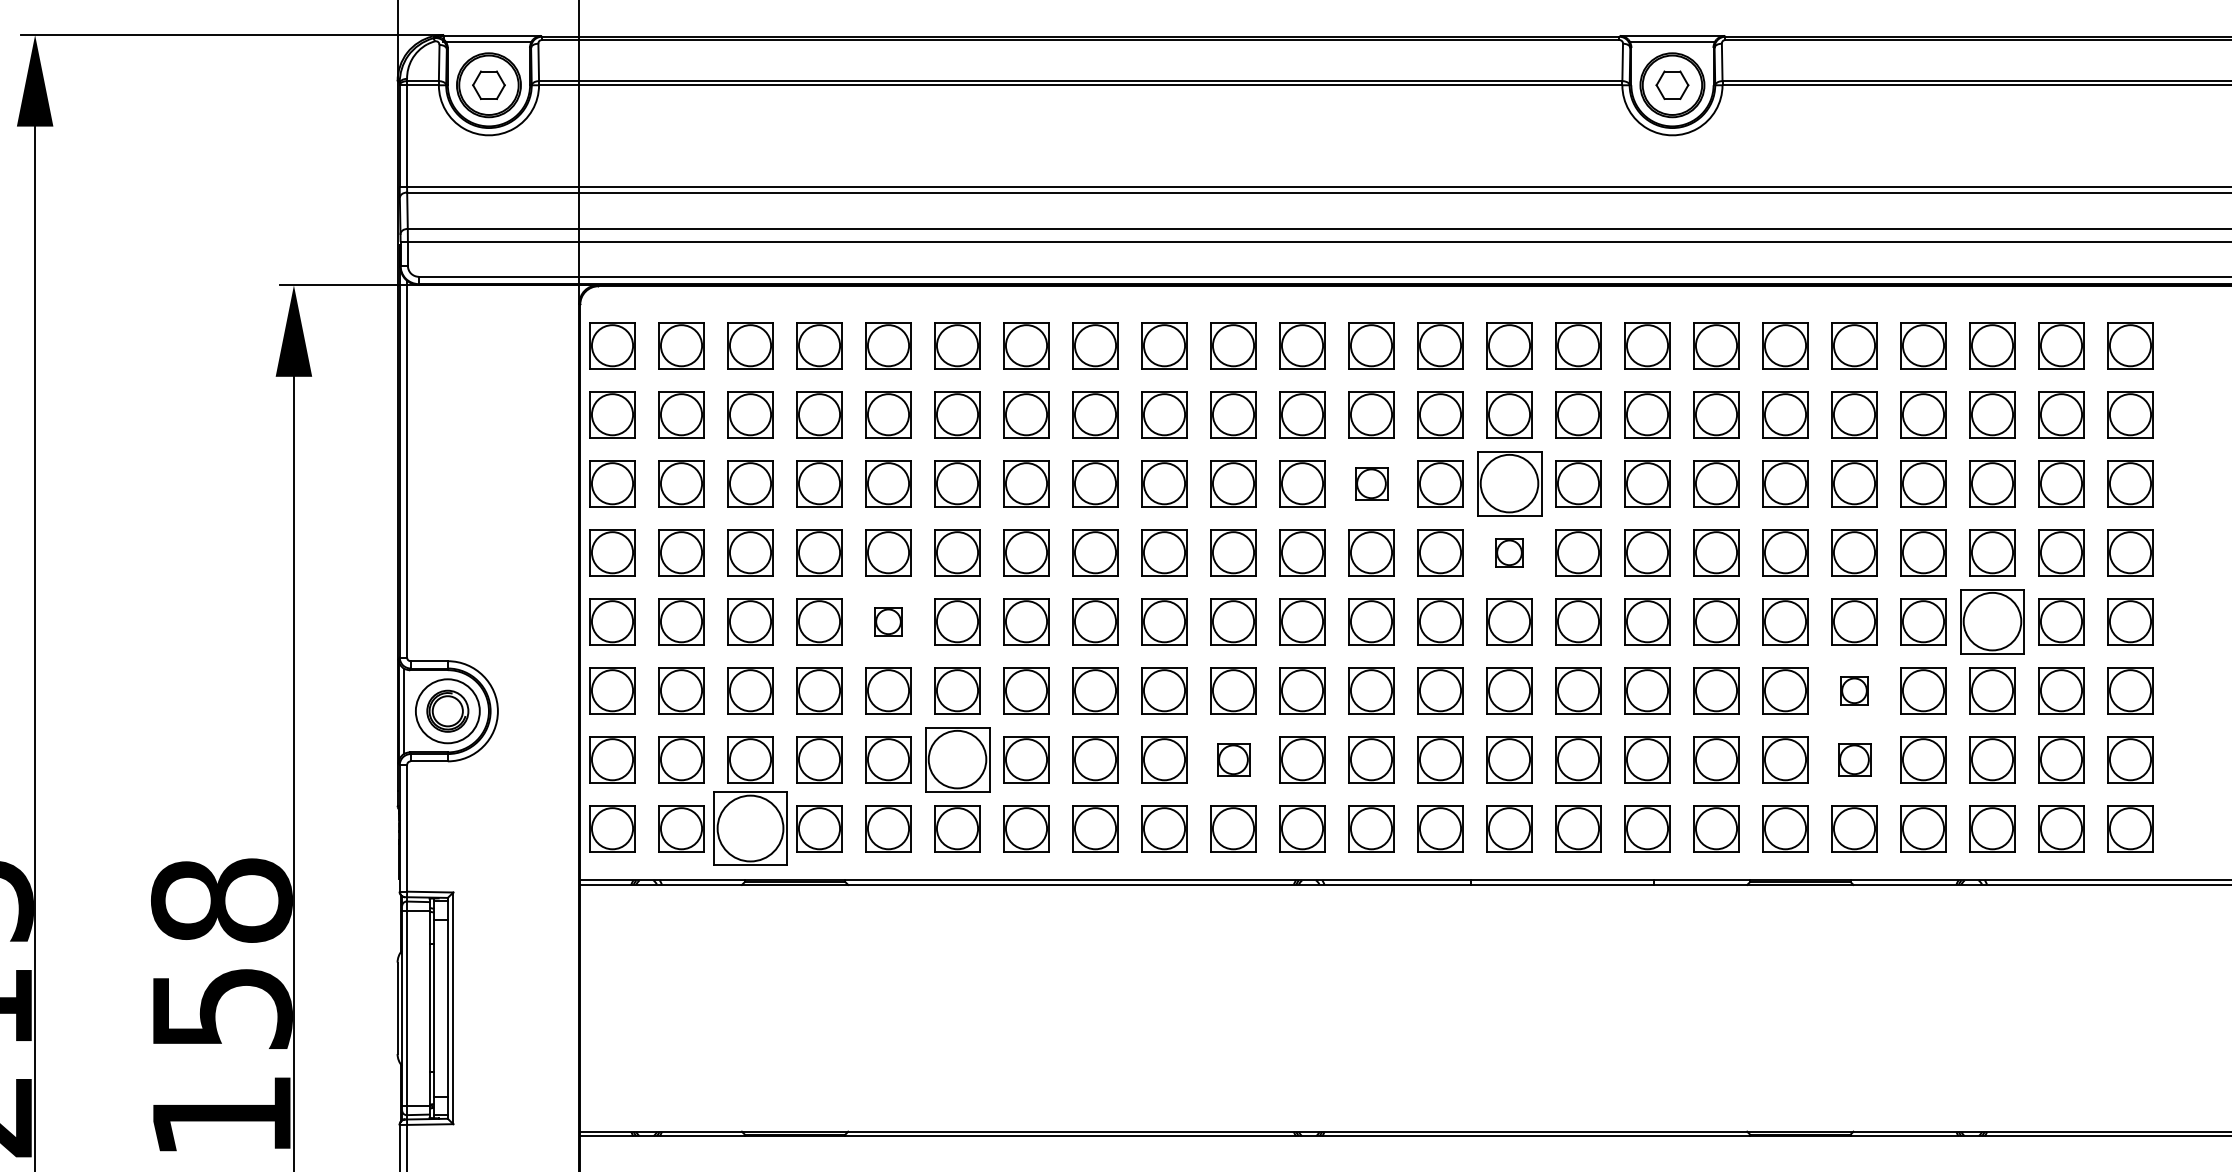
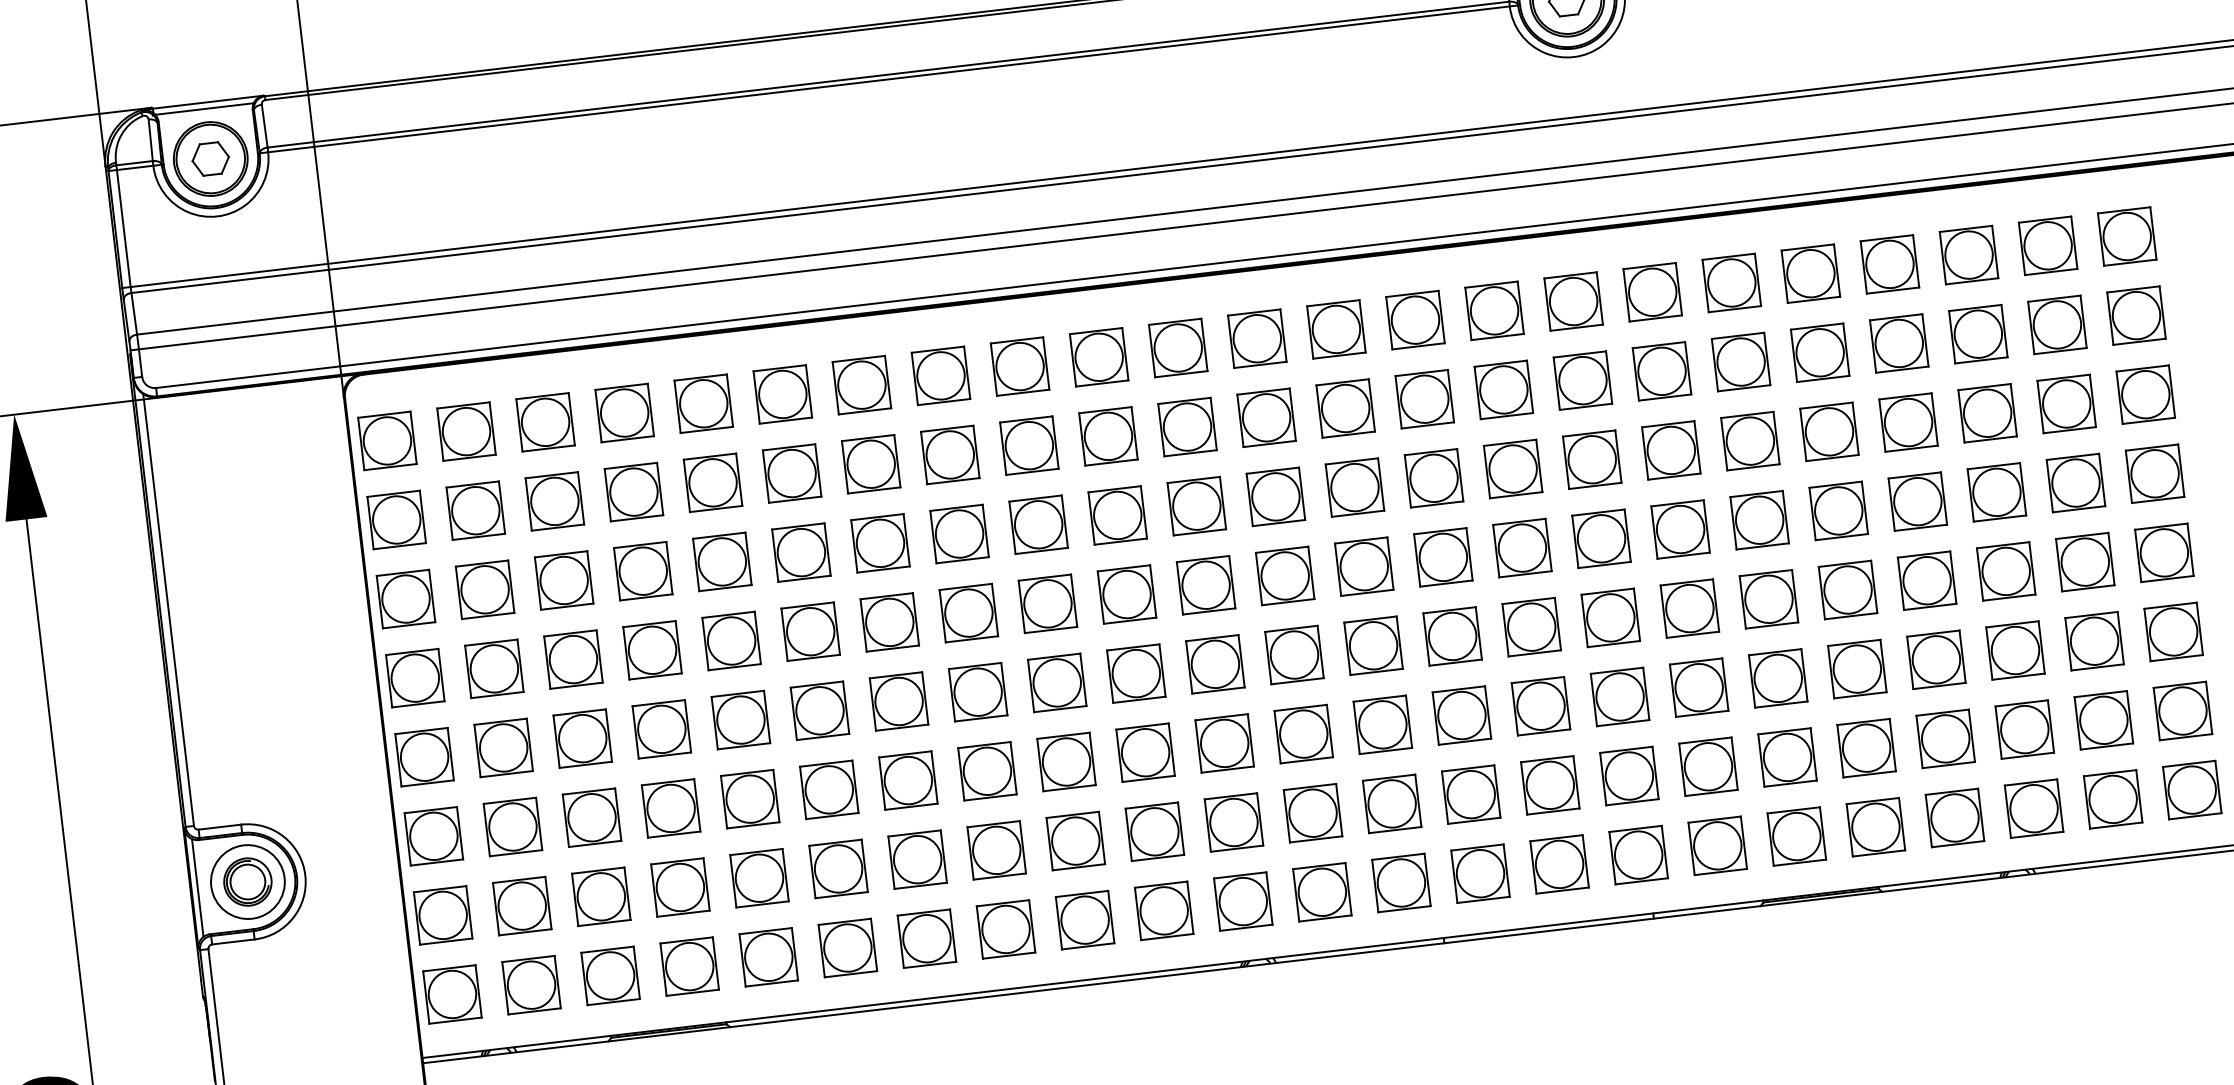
part: (1371, 483) -> (1275, 496), size x1.43
part: (1509, 483) -> (1434, 478), size x0.71
part: (1509, 552) -> (1443, 557), size x1.67
part: (888, 621) -> (740, 719), size x1.67
part: (1992, 621) -> (2006, 571), size x0.71
part: (1854, 690) -> (1857, 668), size x1.67
part: (957, 759) -> (838, 868), size x0.71
part: (1233, 759) -> (1154, 831), size x1.43
part: (1854, 759) -> (1866, 747), size x1.43
part: (750, 828) -> (610, 975), size x0.62

